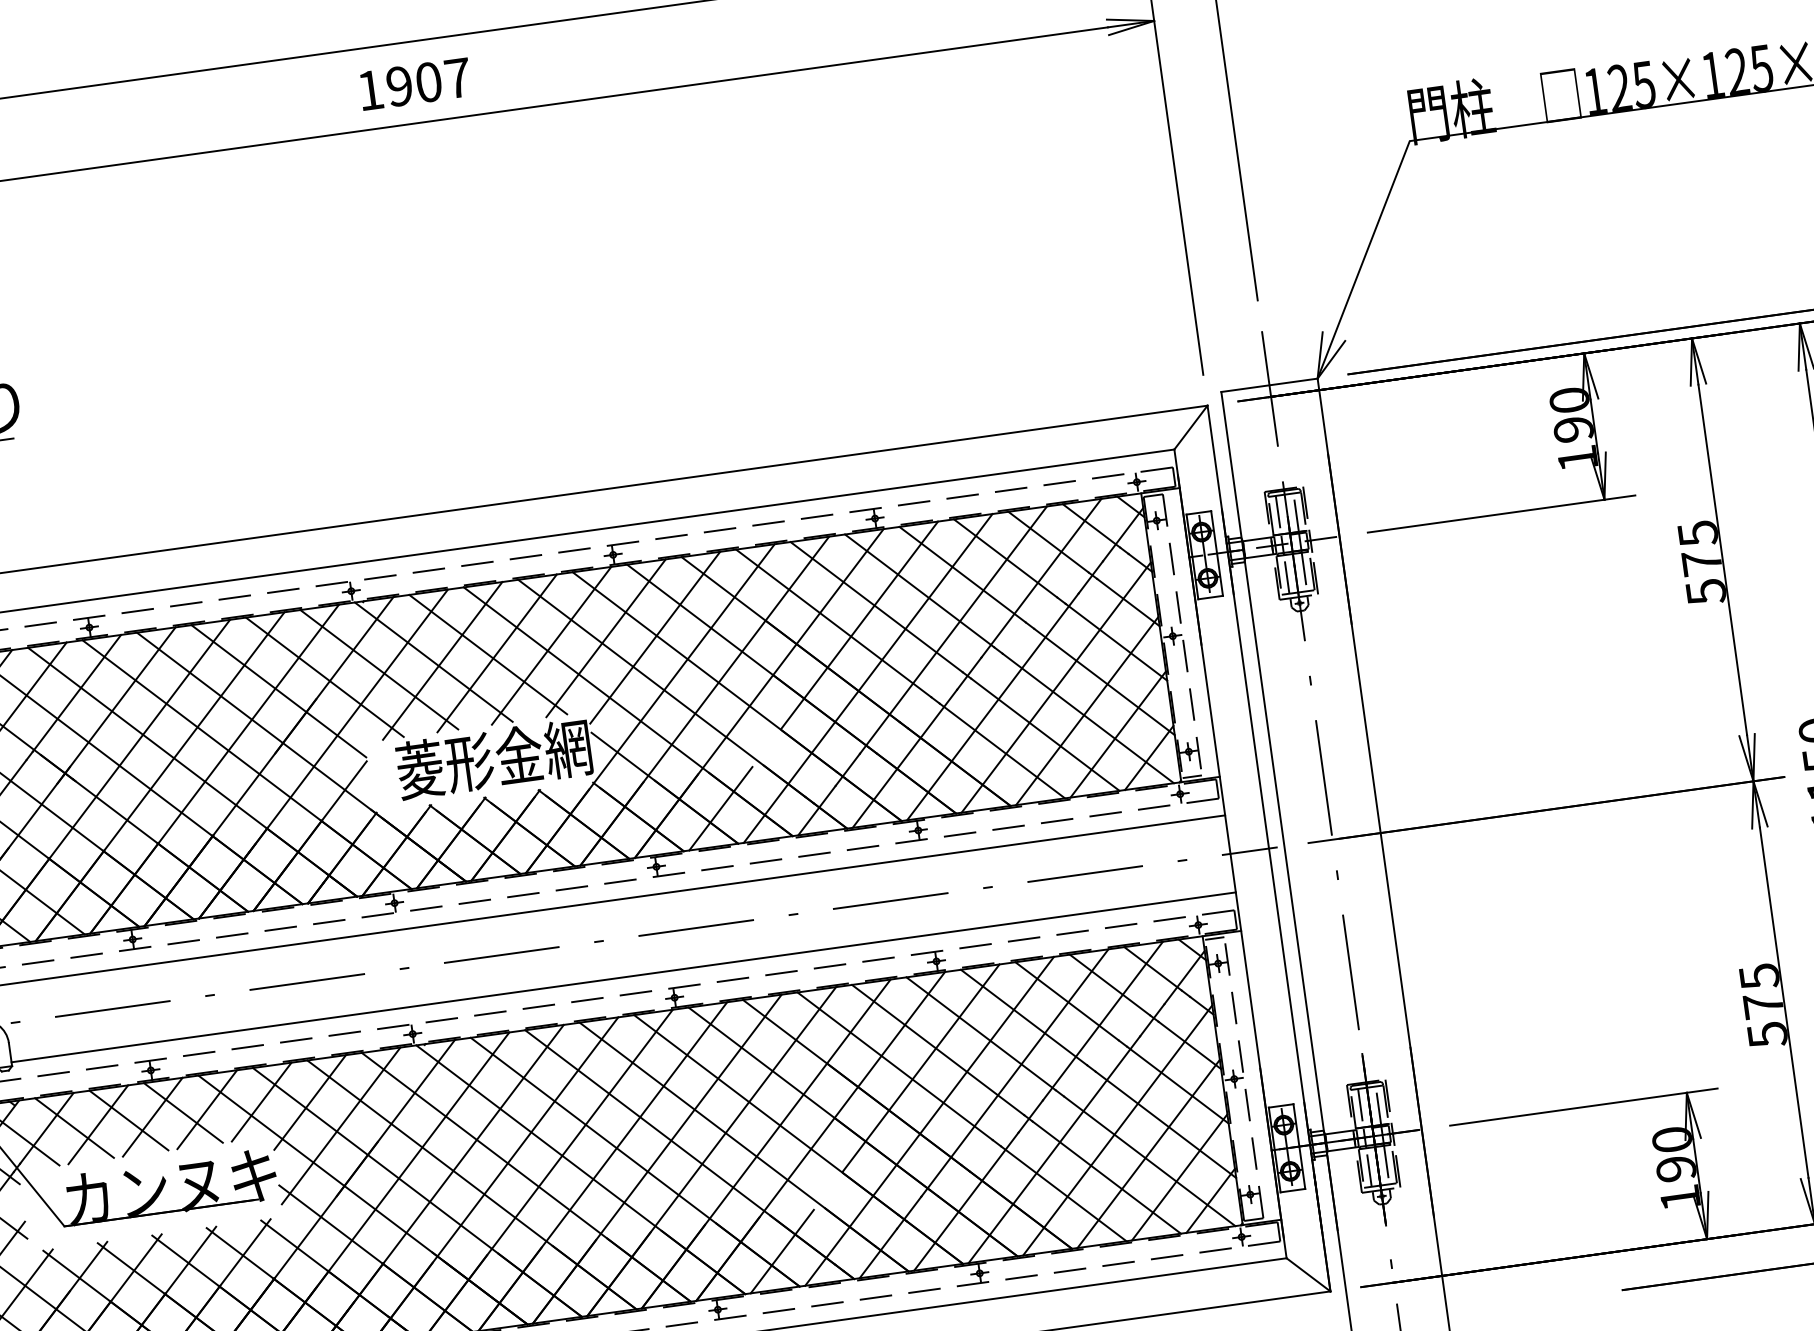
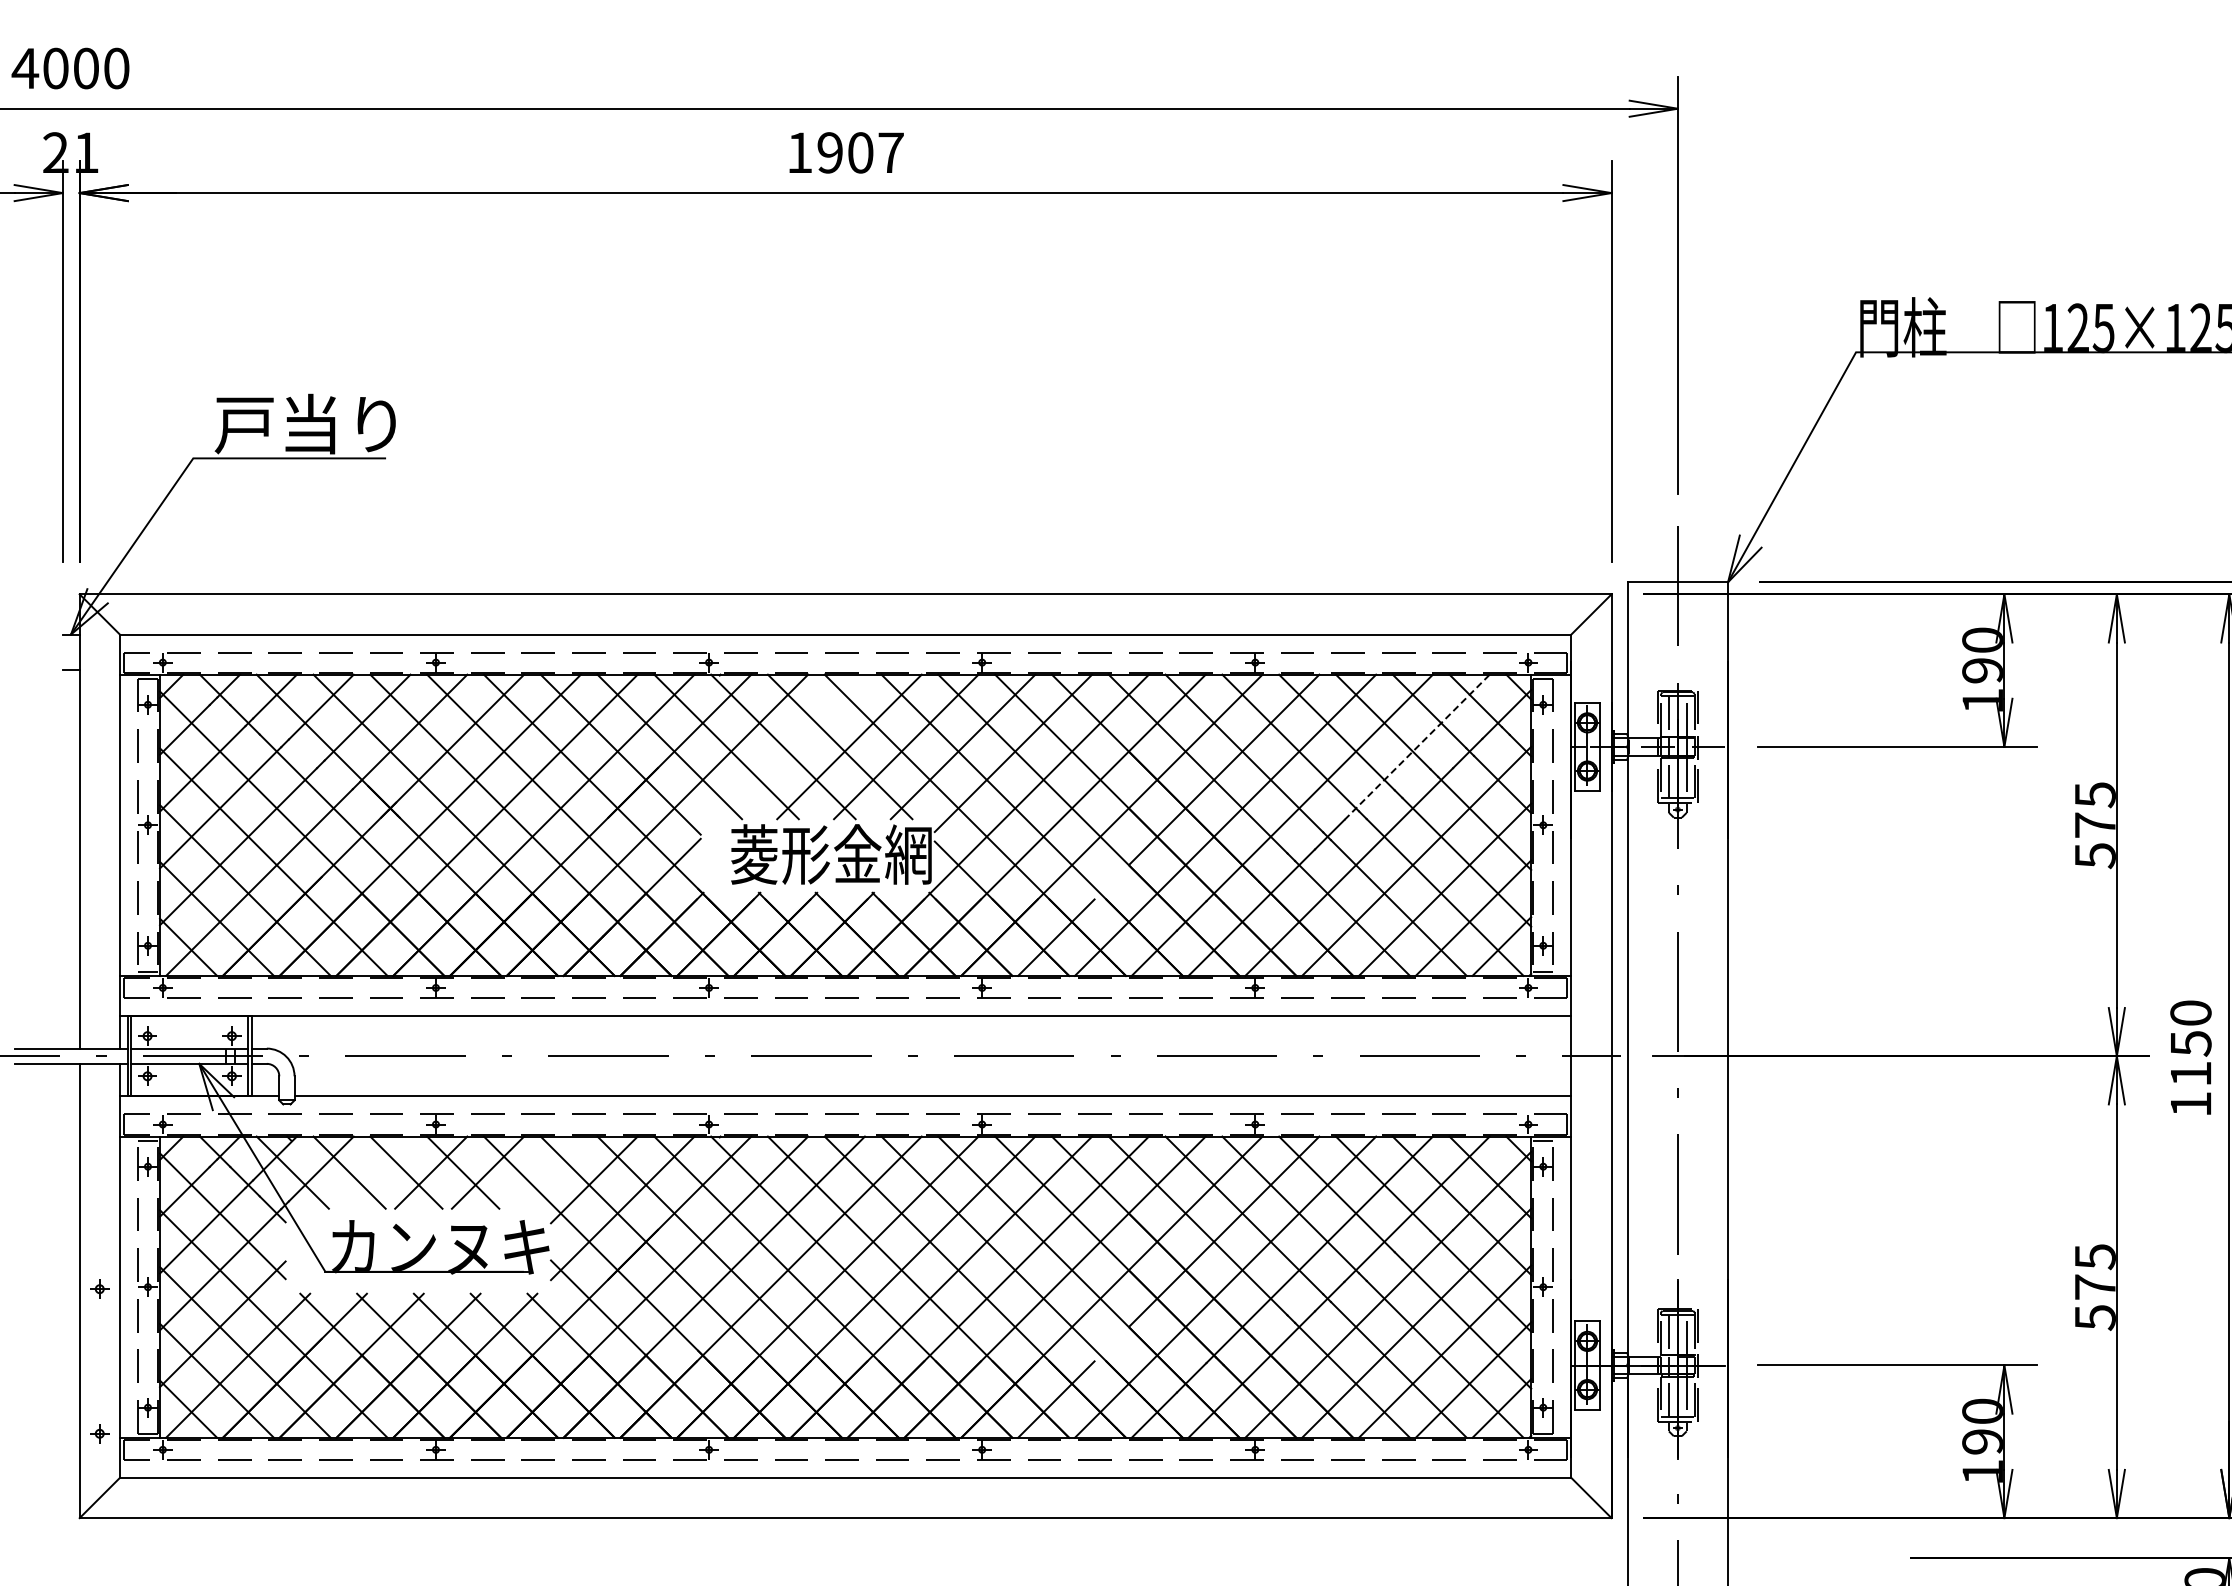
line: (1041, 578) -> (1417, 747), solid -> dashed
line: (442, 660) -> (792, 746), removed
line: (261, 1102) -> (544, 1172), removed
line: (98, 1124) -> (374, 1172), removed

